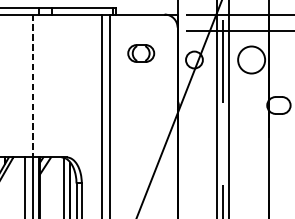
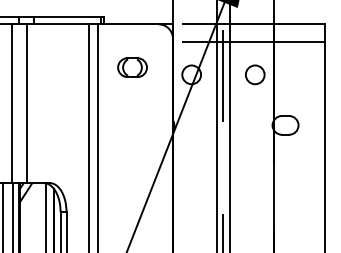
circle: (250, 59) -> (254, 74), size x0.62
line: (45, 85) -> (26, 103), added
line: (32, 86) -> (11, 104), dashed -> solid

